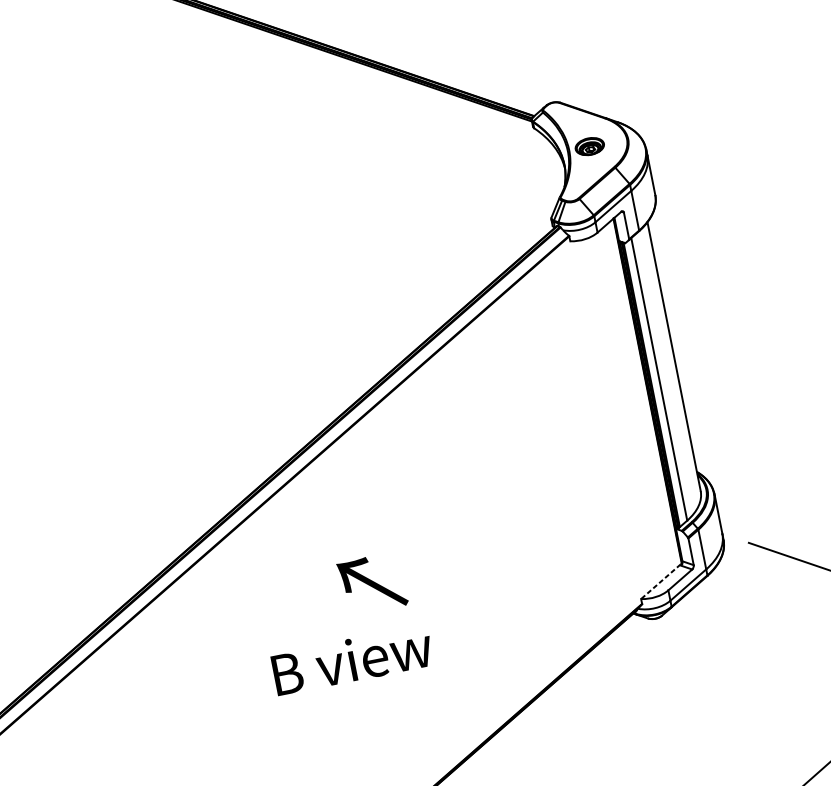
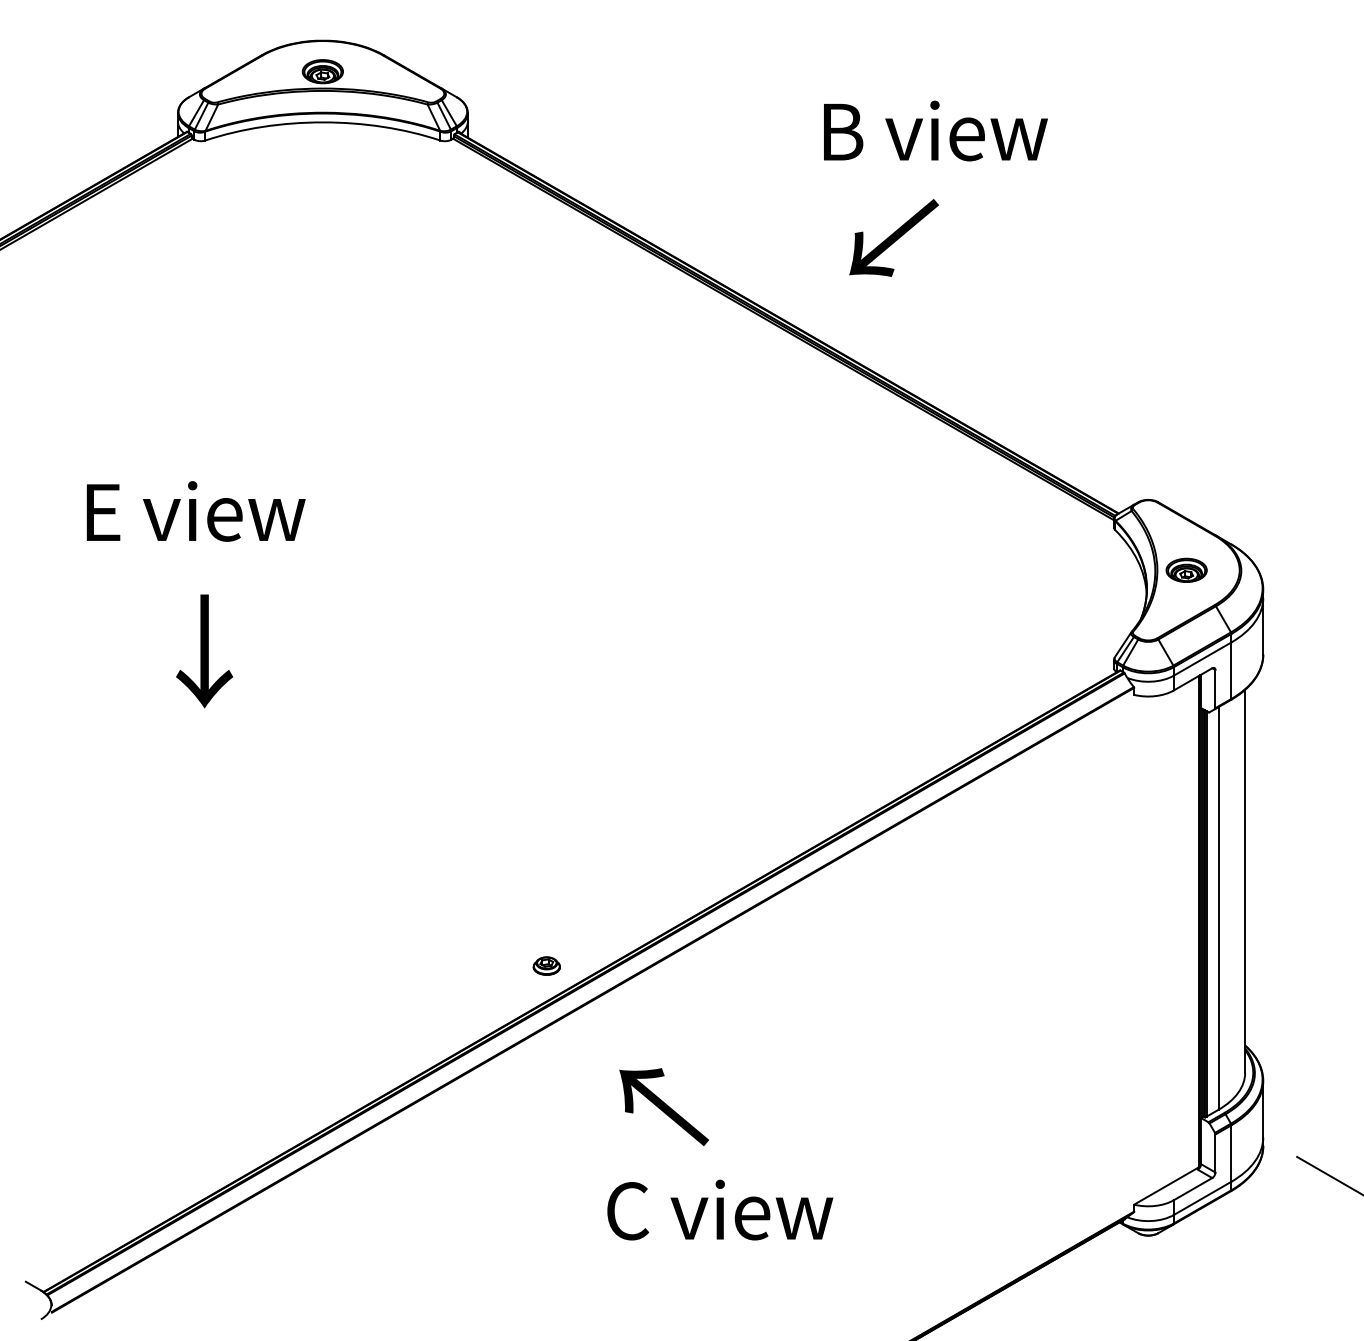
part: (195, 512) -> (546, 965), added
line: (661, 581) -> (1166, 1186), dashed -> solid
text: (372, 583) -> (663, 1106), moved
text: (351, 659) -> (720, 1209), B view -> C view

